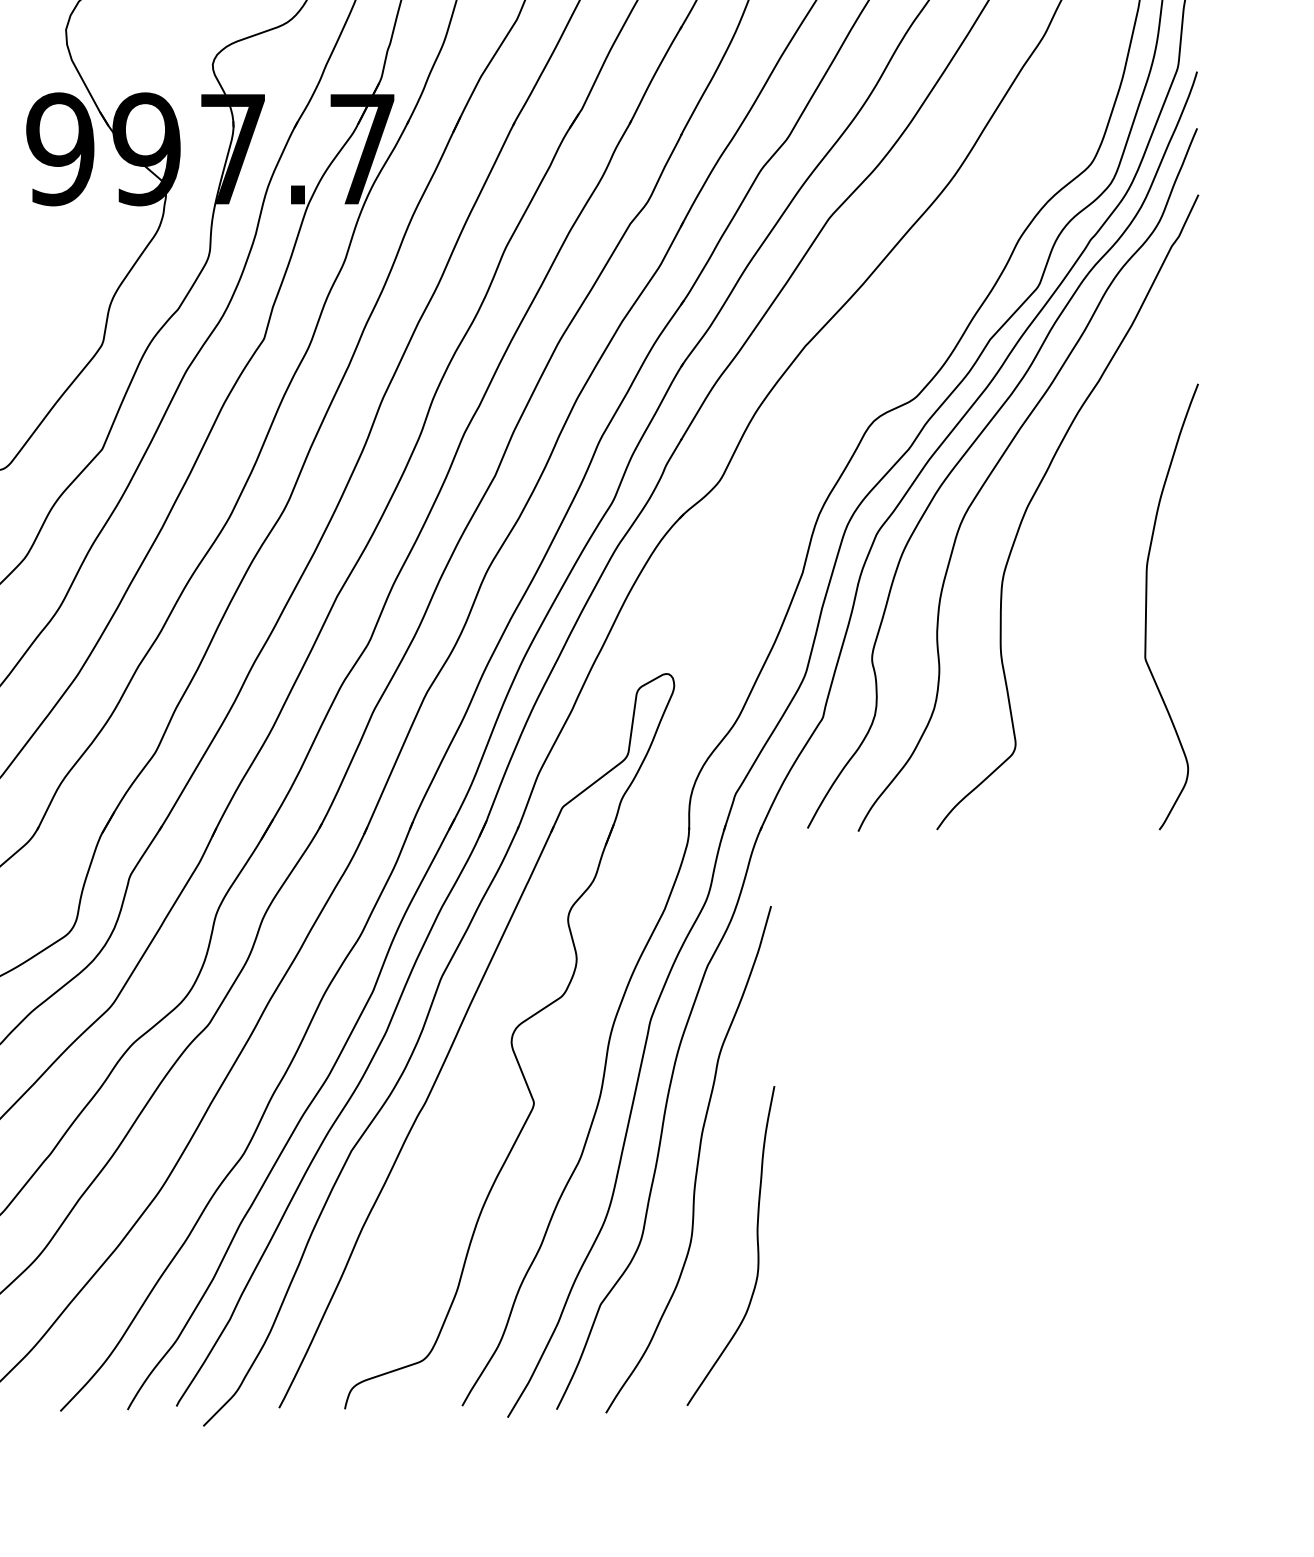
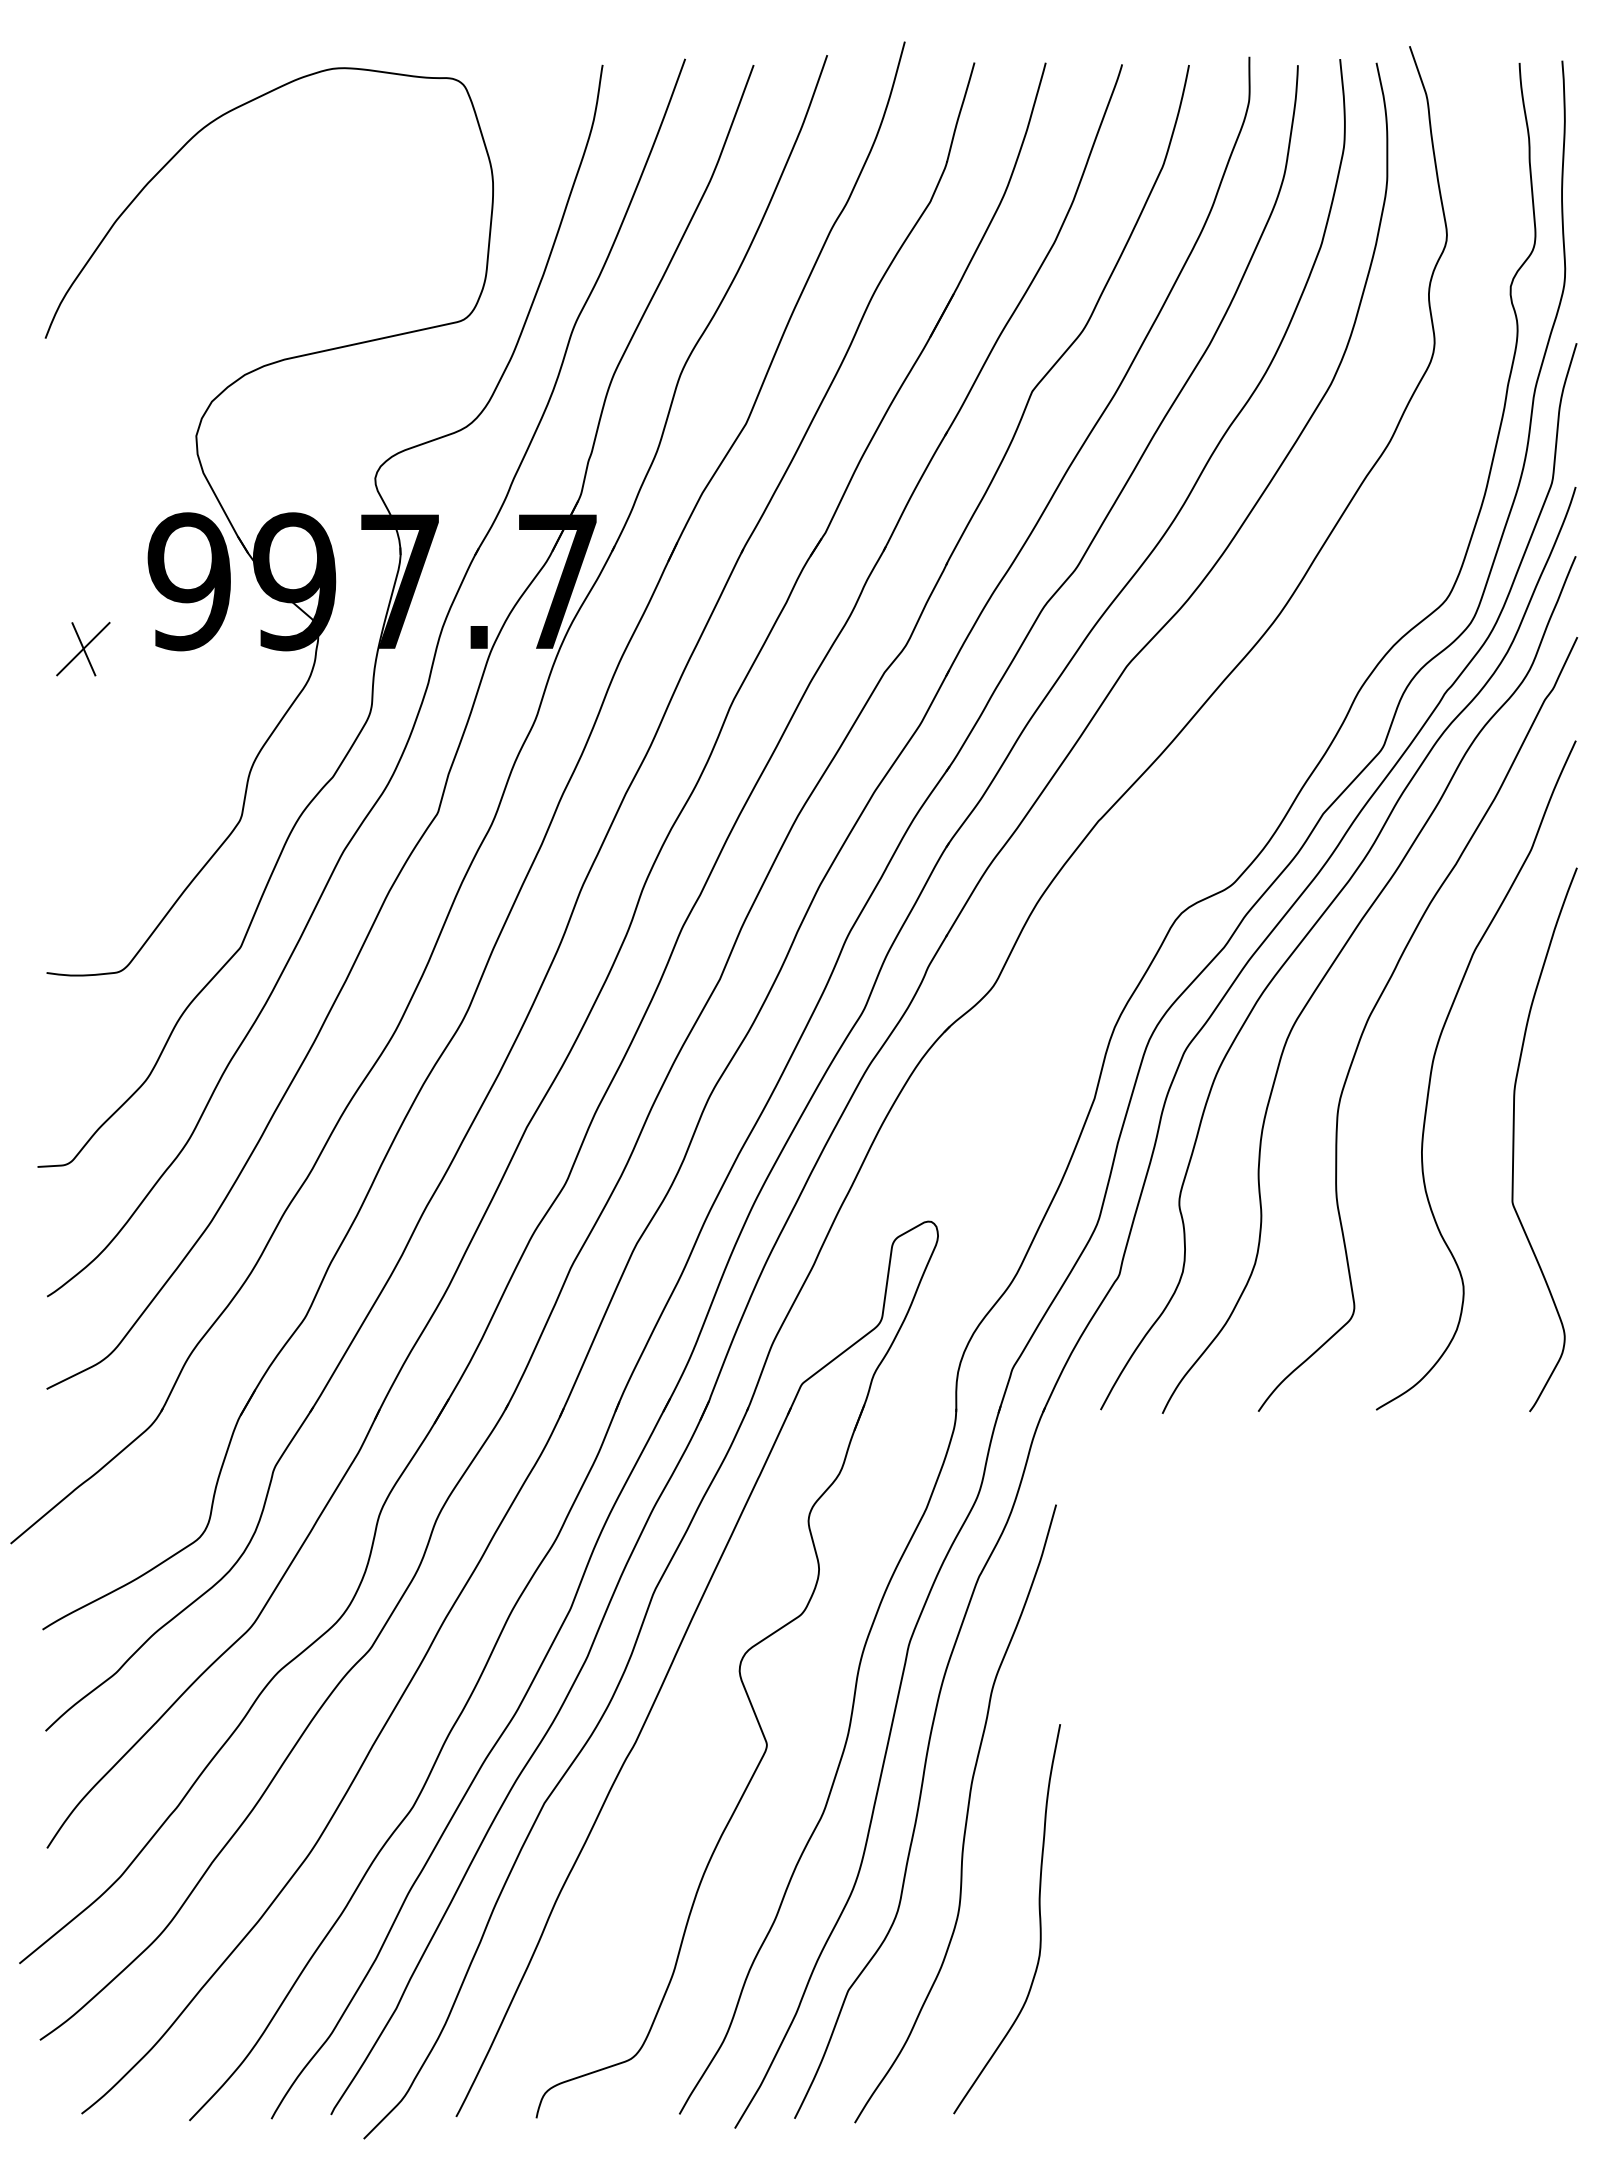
curve: (1080, 545) -> (1433, 1065), added

